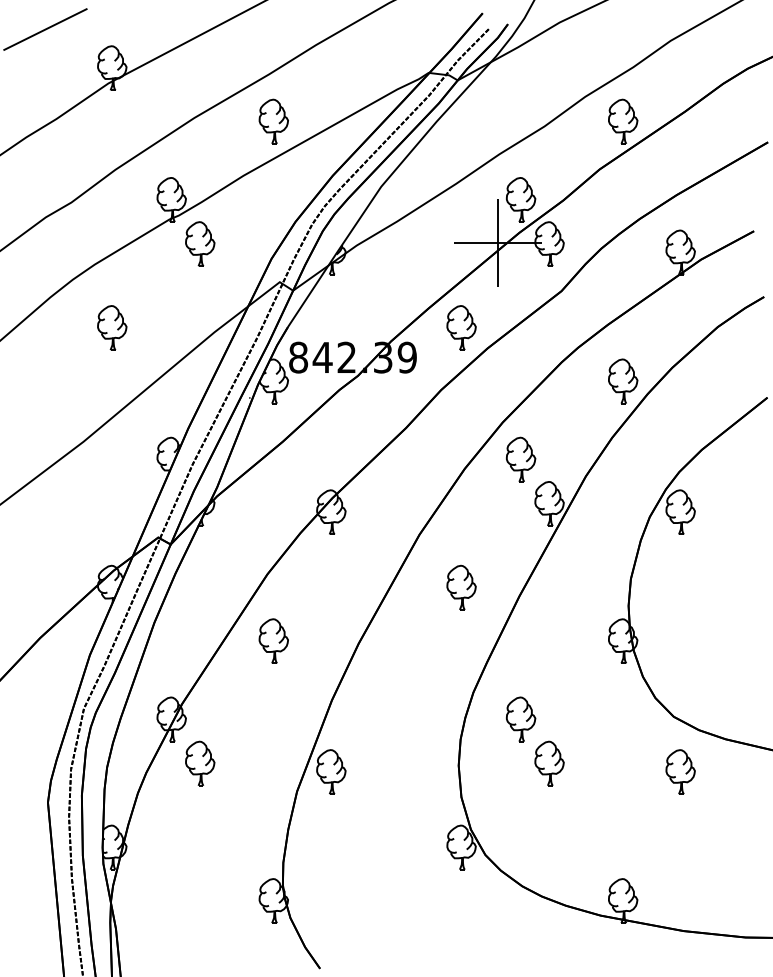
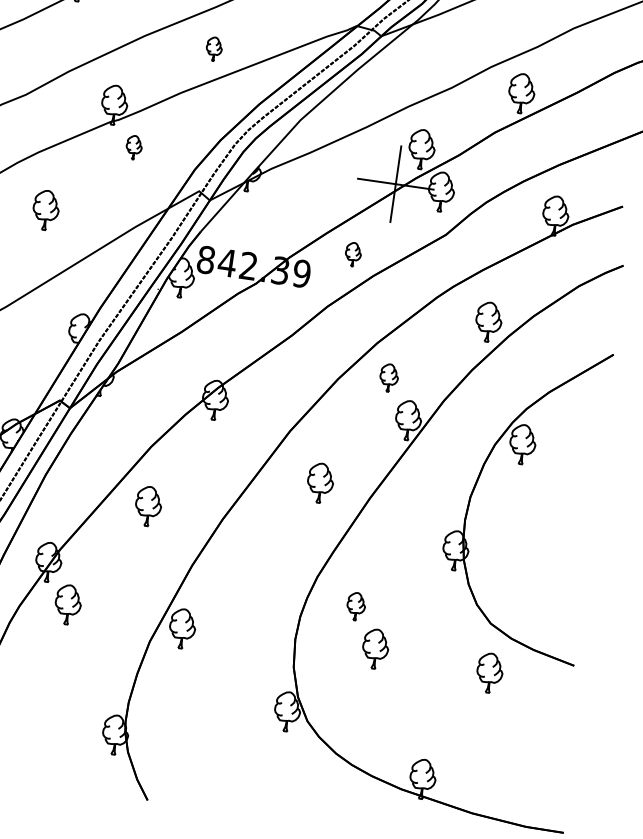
part: (273, 121) -> (214, 49), size x0.6
part: (200, 243) -> (134, 147), size x0.6
part: (461, 327) -> (353, 254), size x0.6
part: (521, 459) -> (389, 377), size x0.7
part: (521, 719) -> (356, 606), size x0.7

